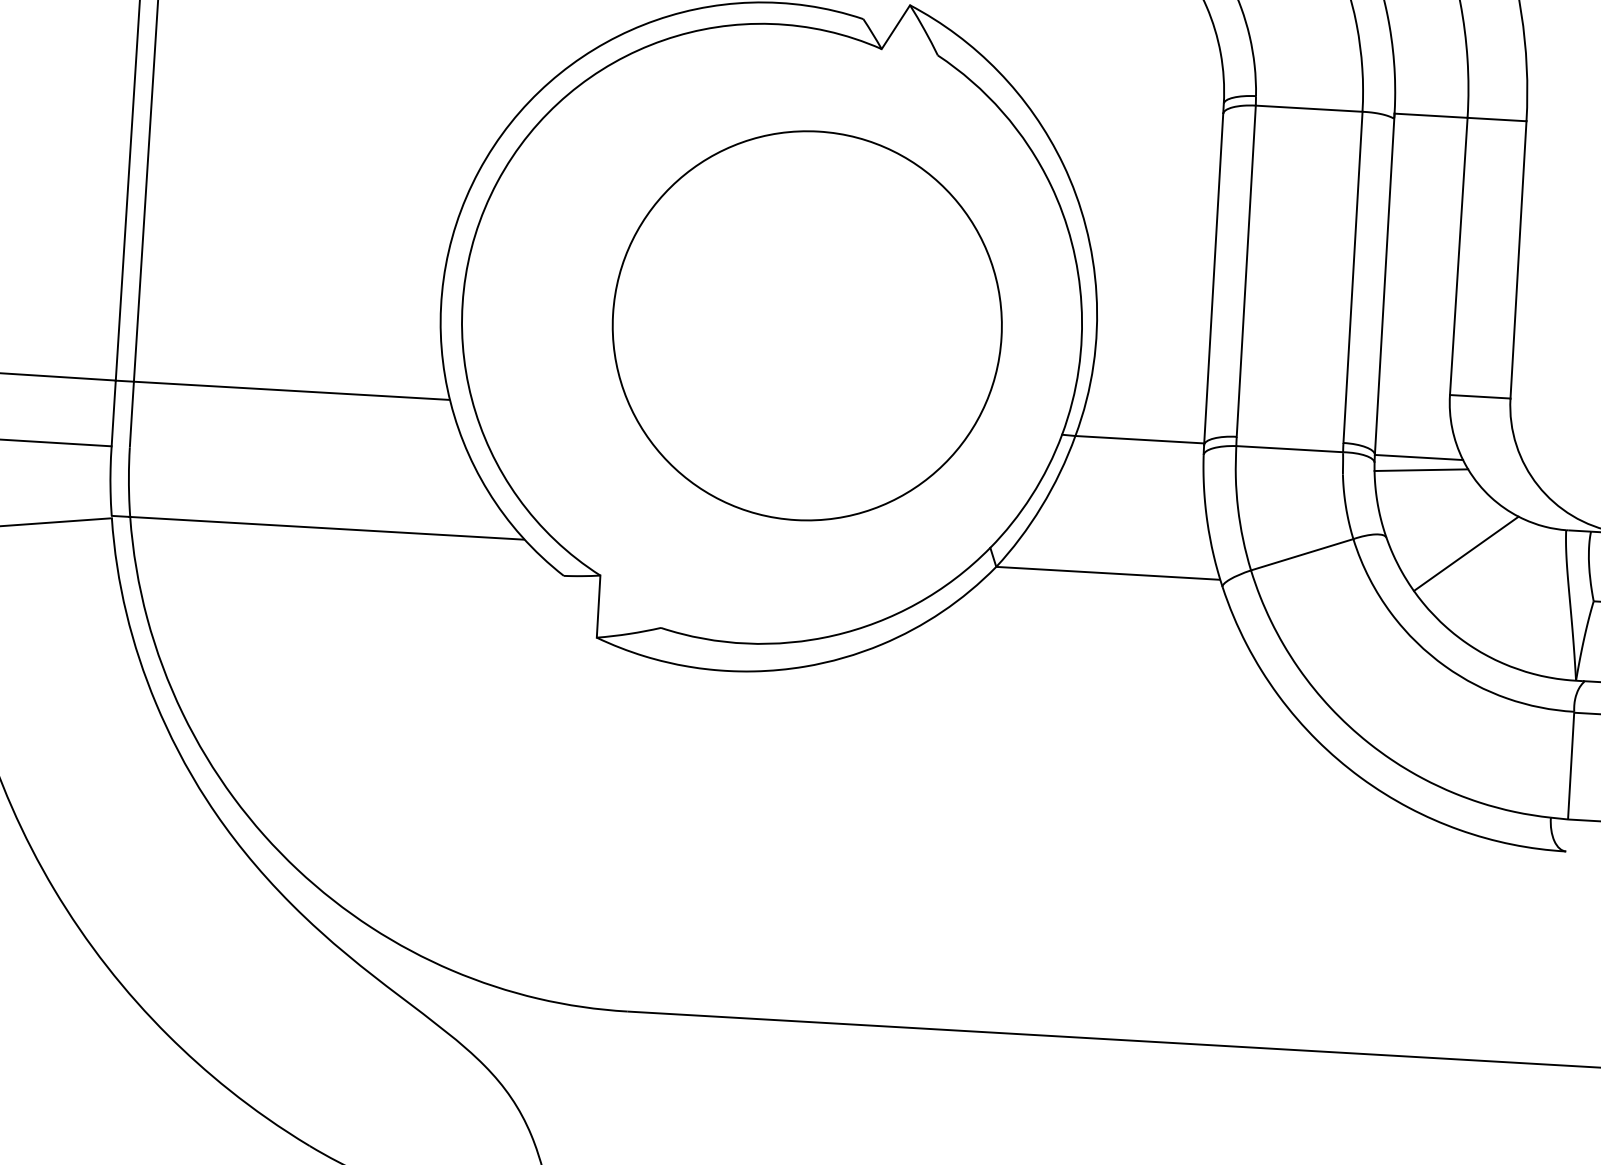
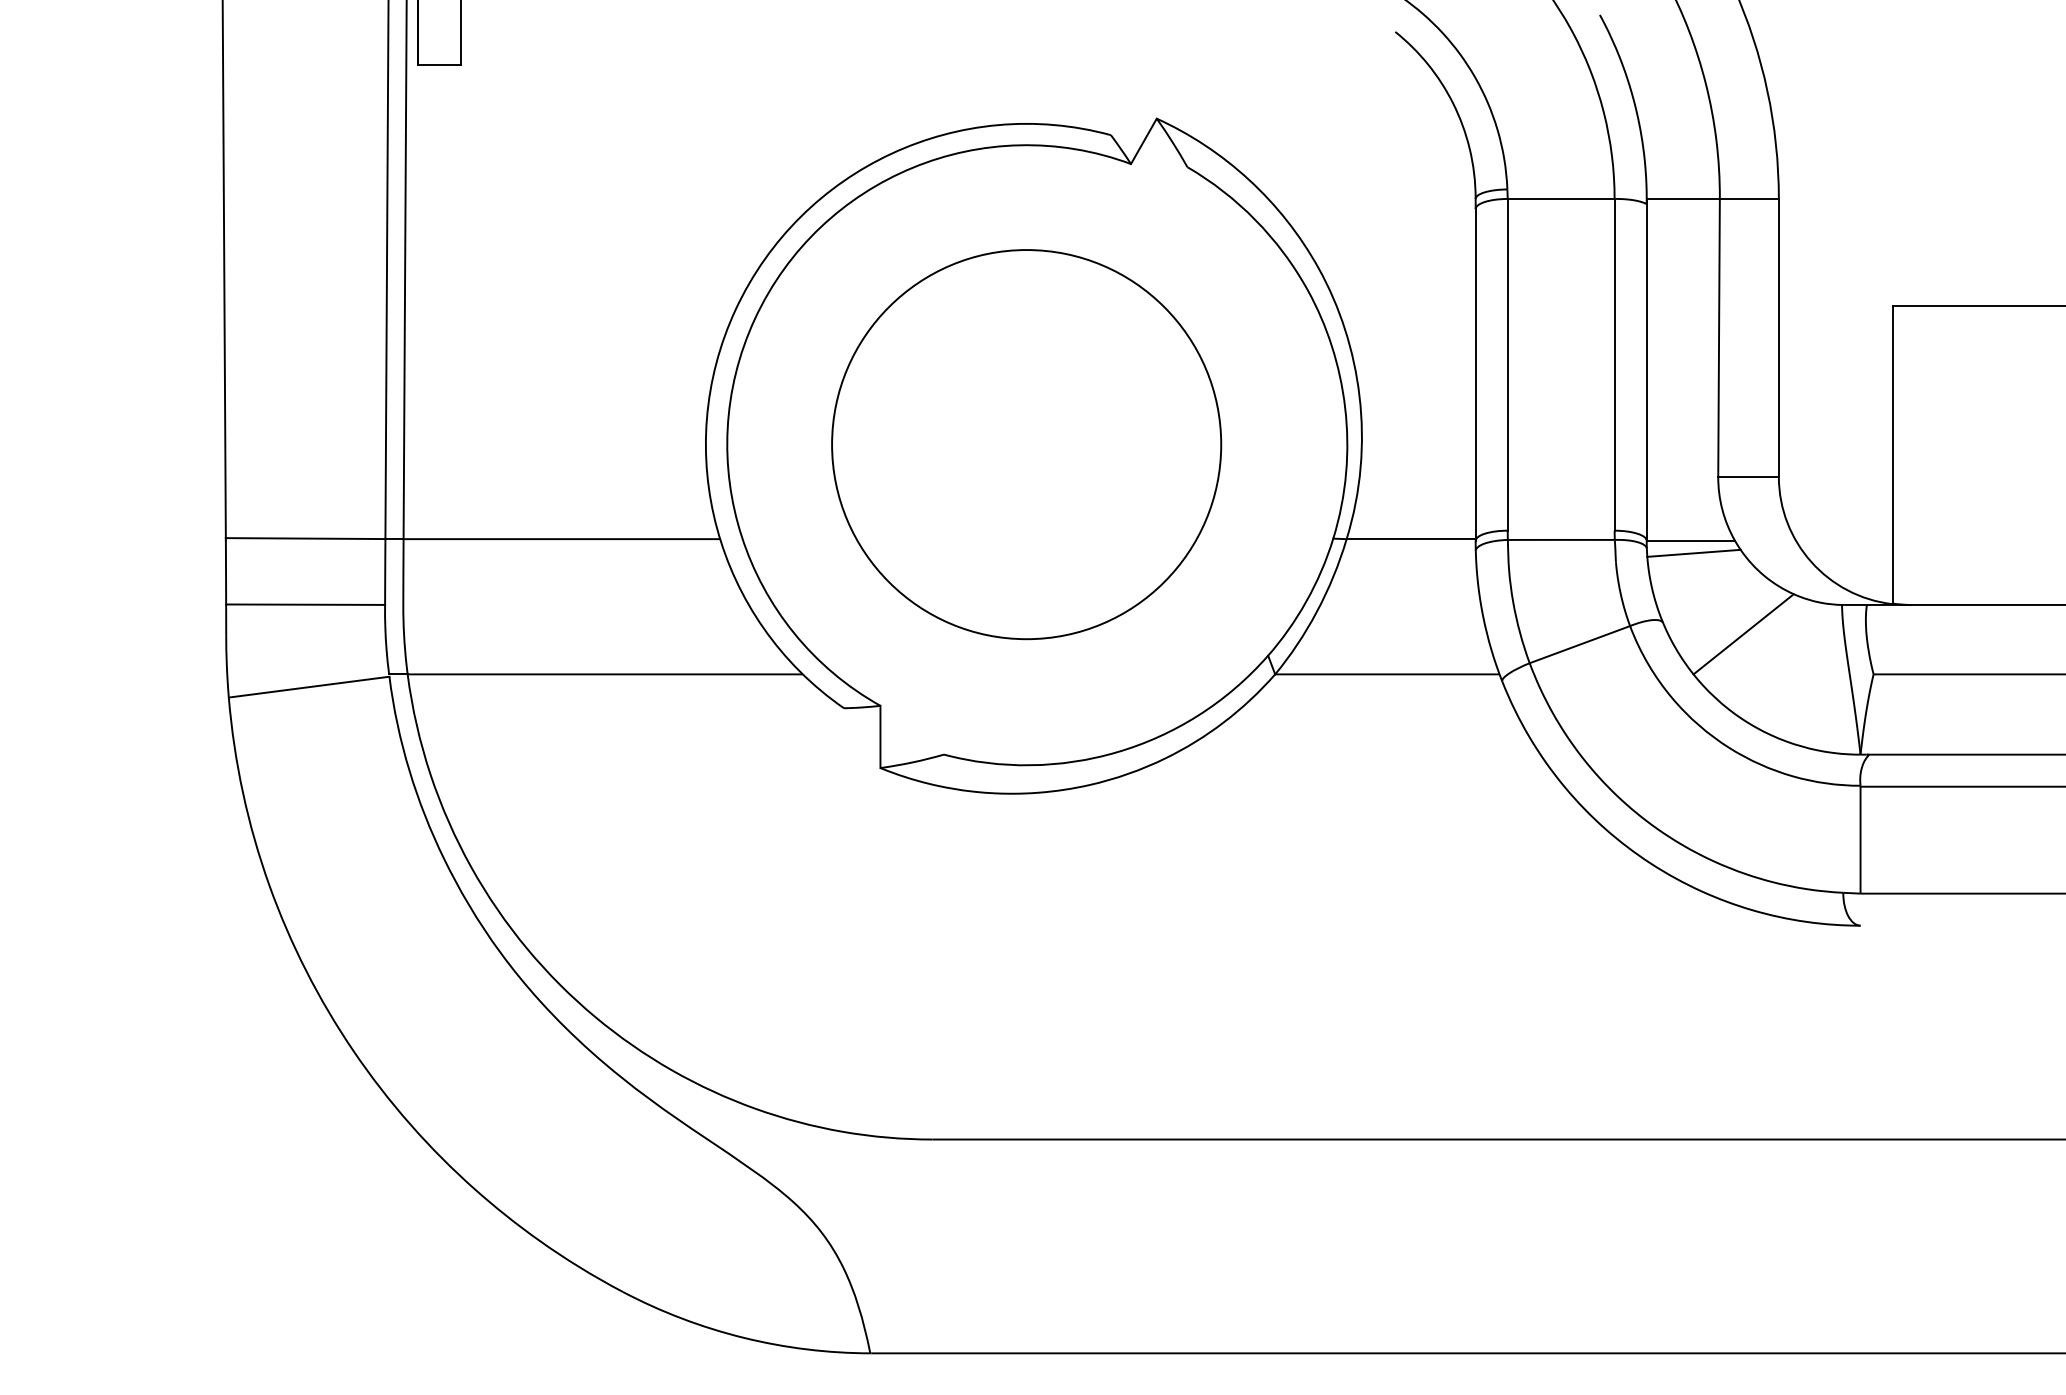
circle: (807, 325) -> (1026, 444), moved

